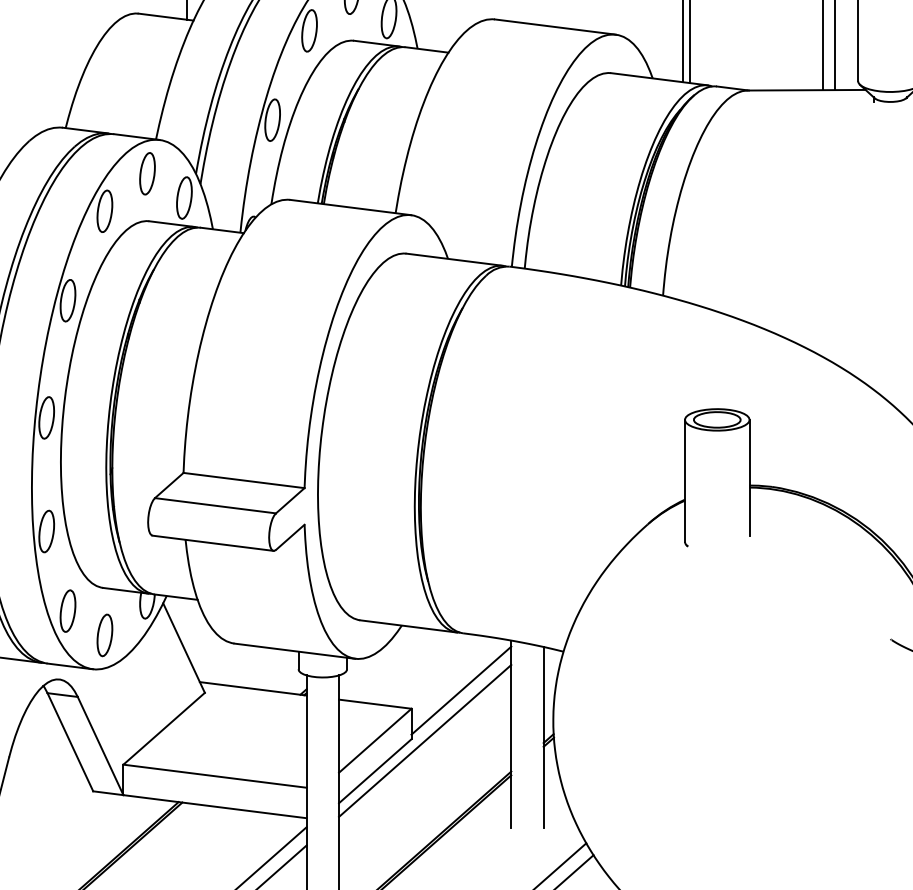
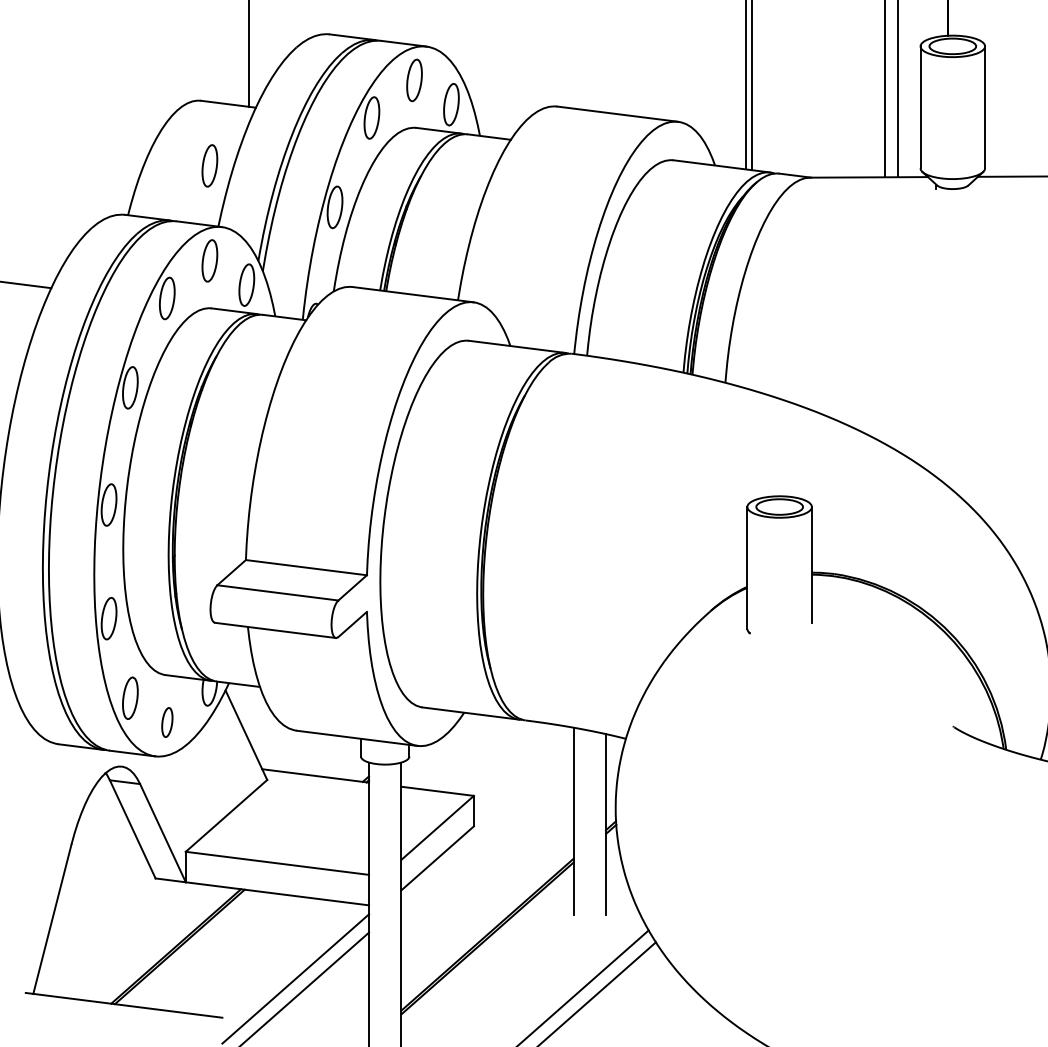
part: (147, 78) -> (209, 165), added
part: (105, 635) -> (167, 722), size x0.7
line: (461, 690) -> (523, 777), removed
line: (425, 741) -> (487, 828), removed

